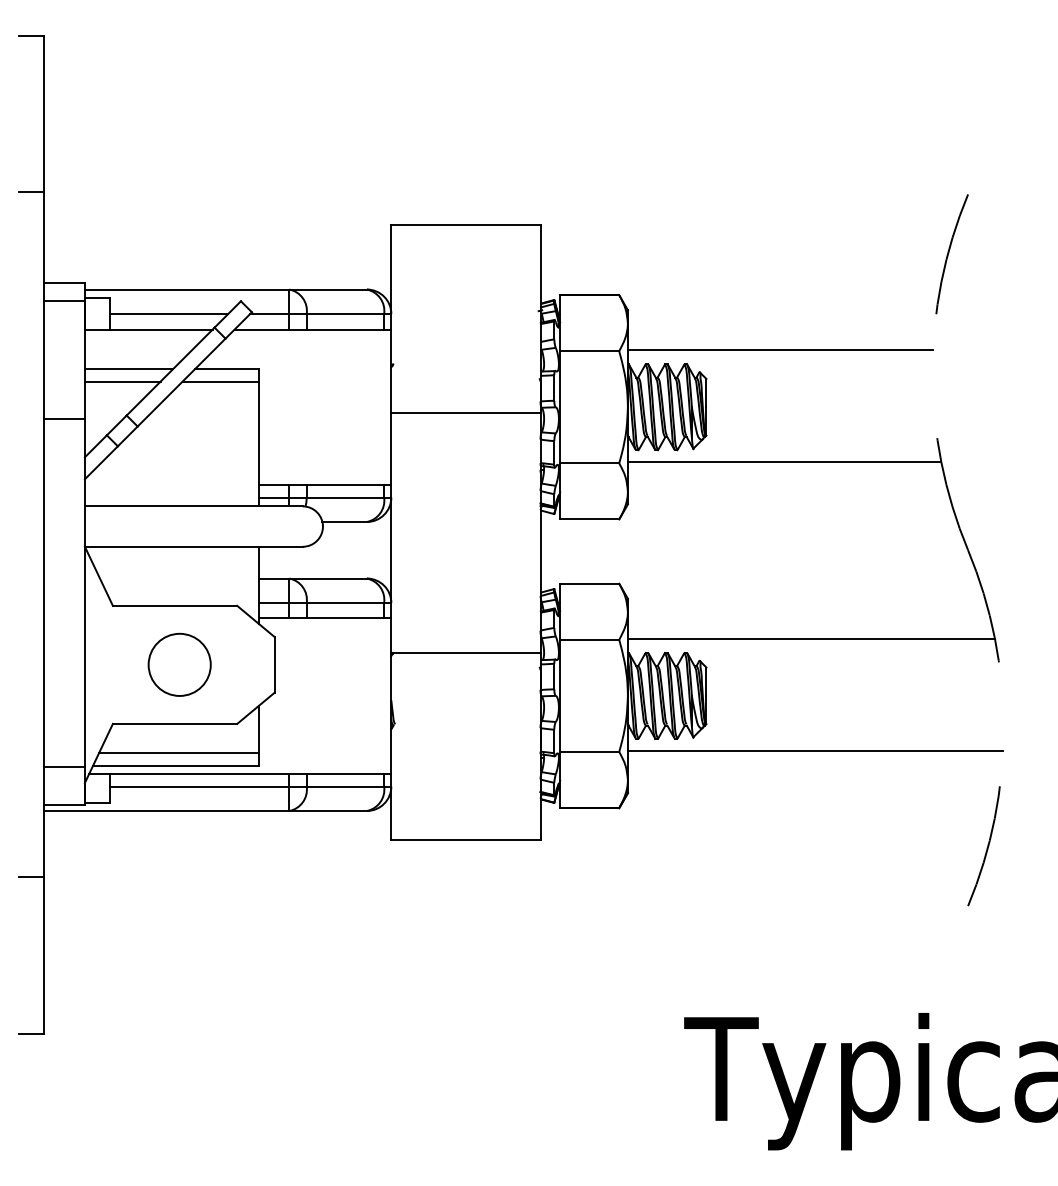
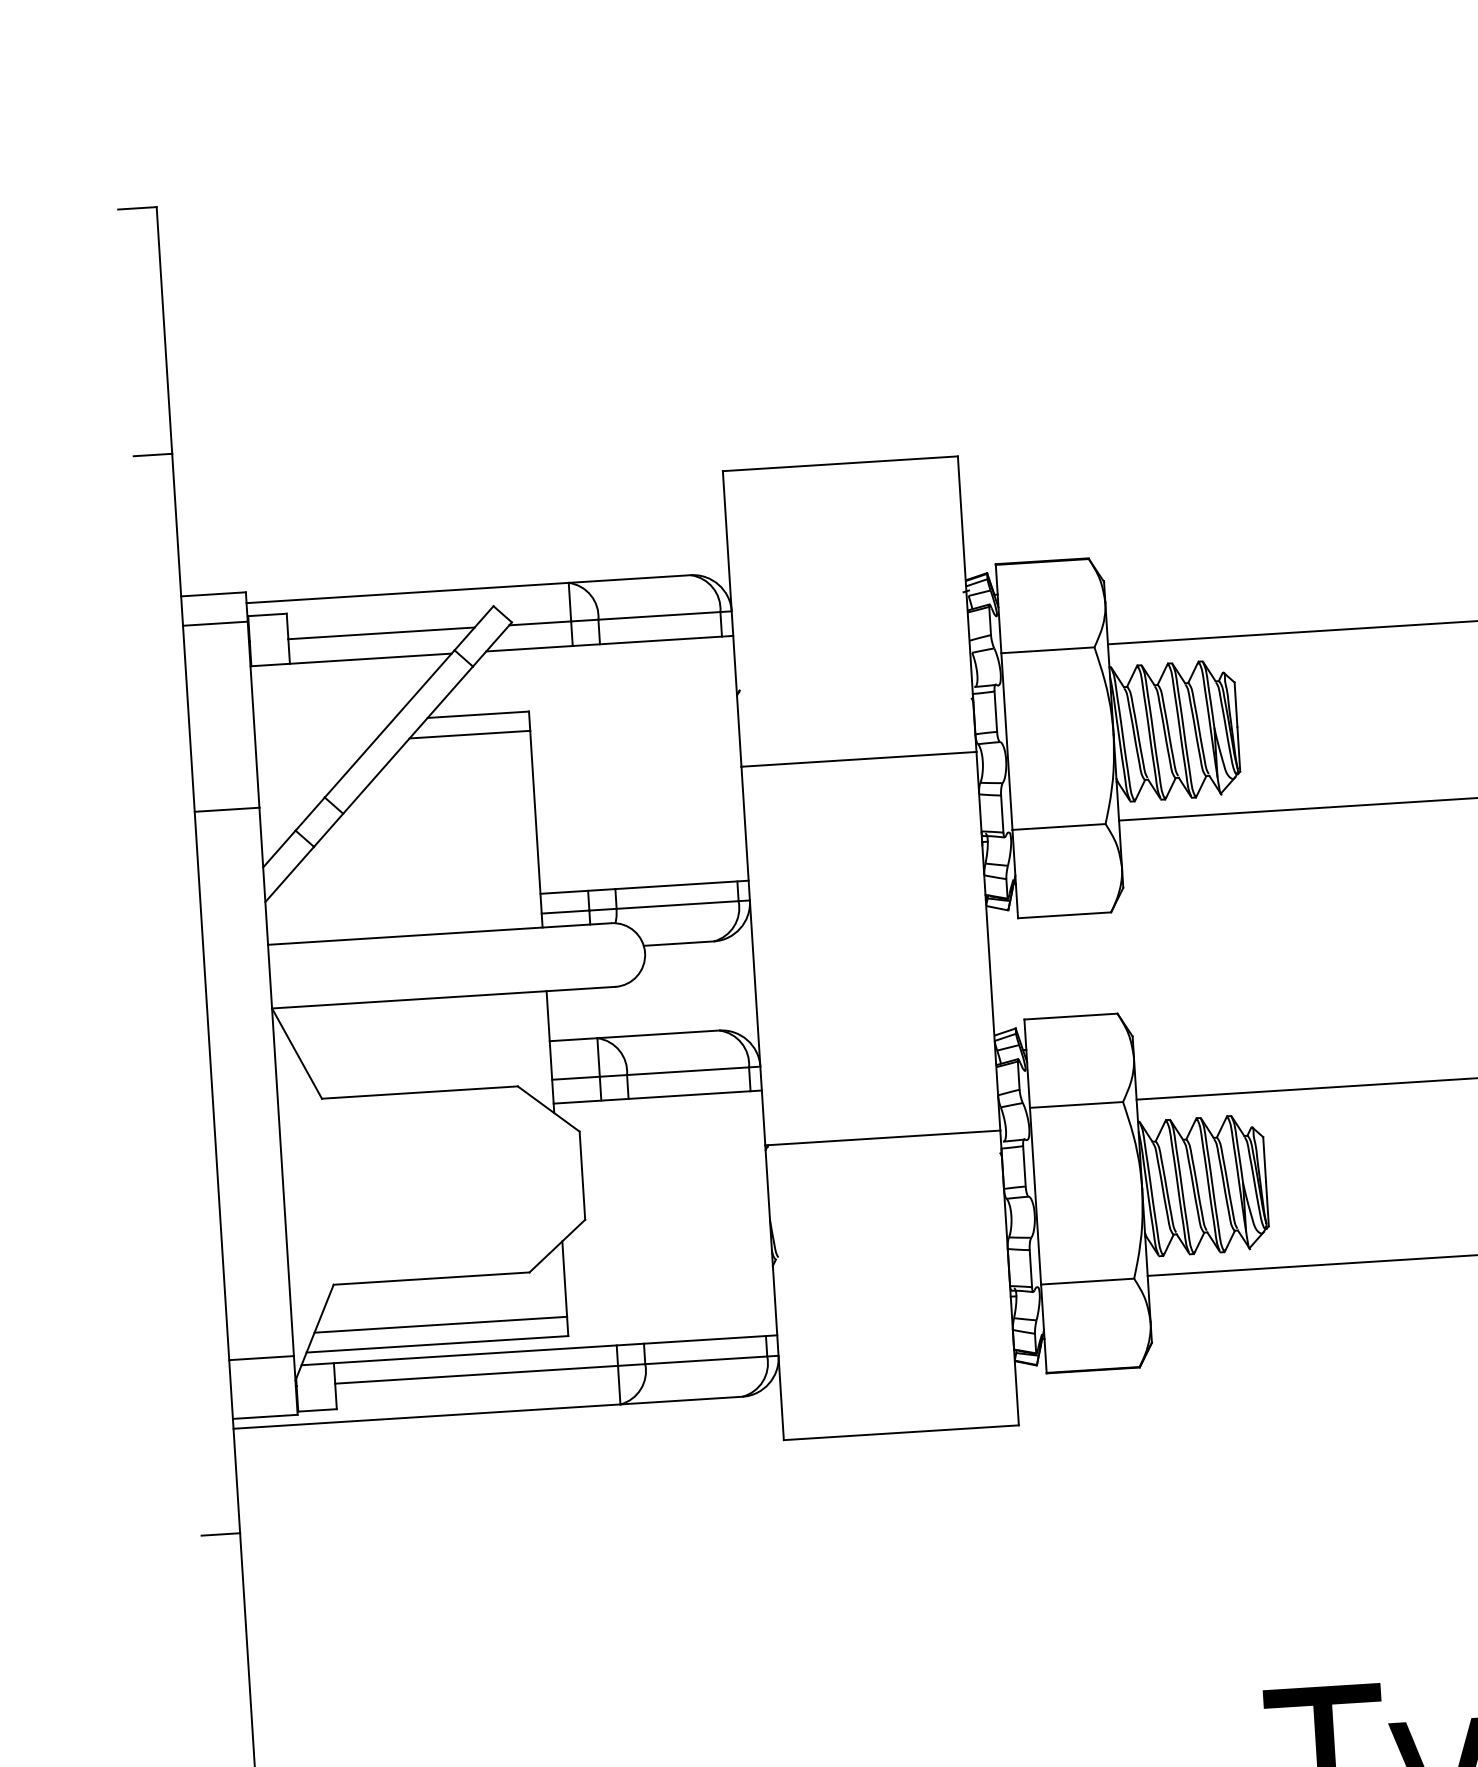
line: (128, 369) -> (323, 724), removed
line: (122, 381) -> (314, 744), removed
circle: (179, 664) -> (432, 1184), removed

